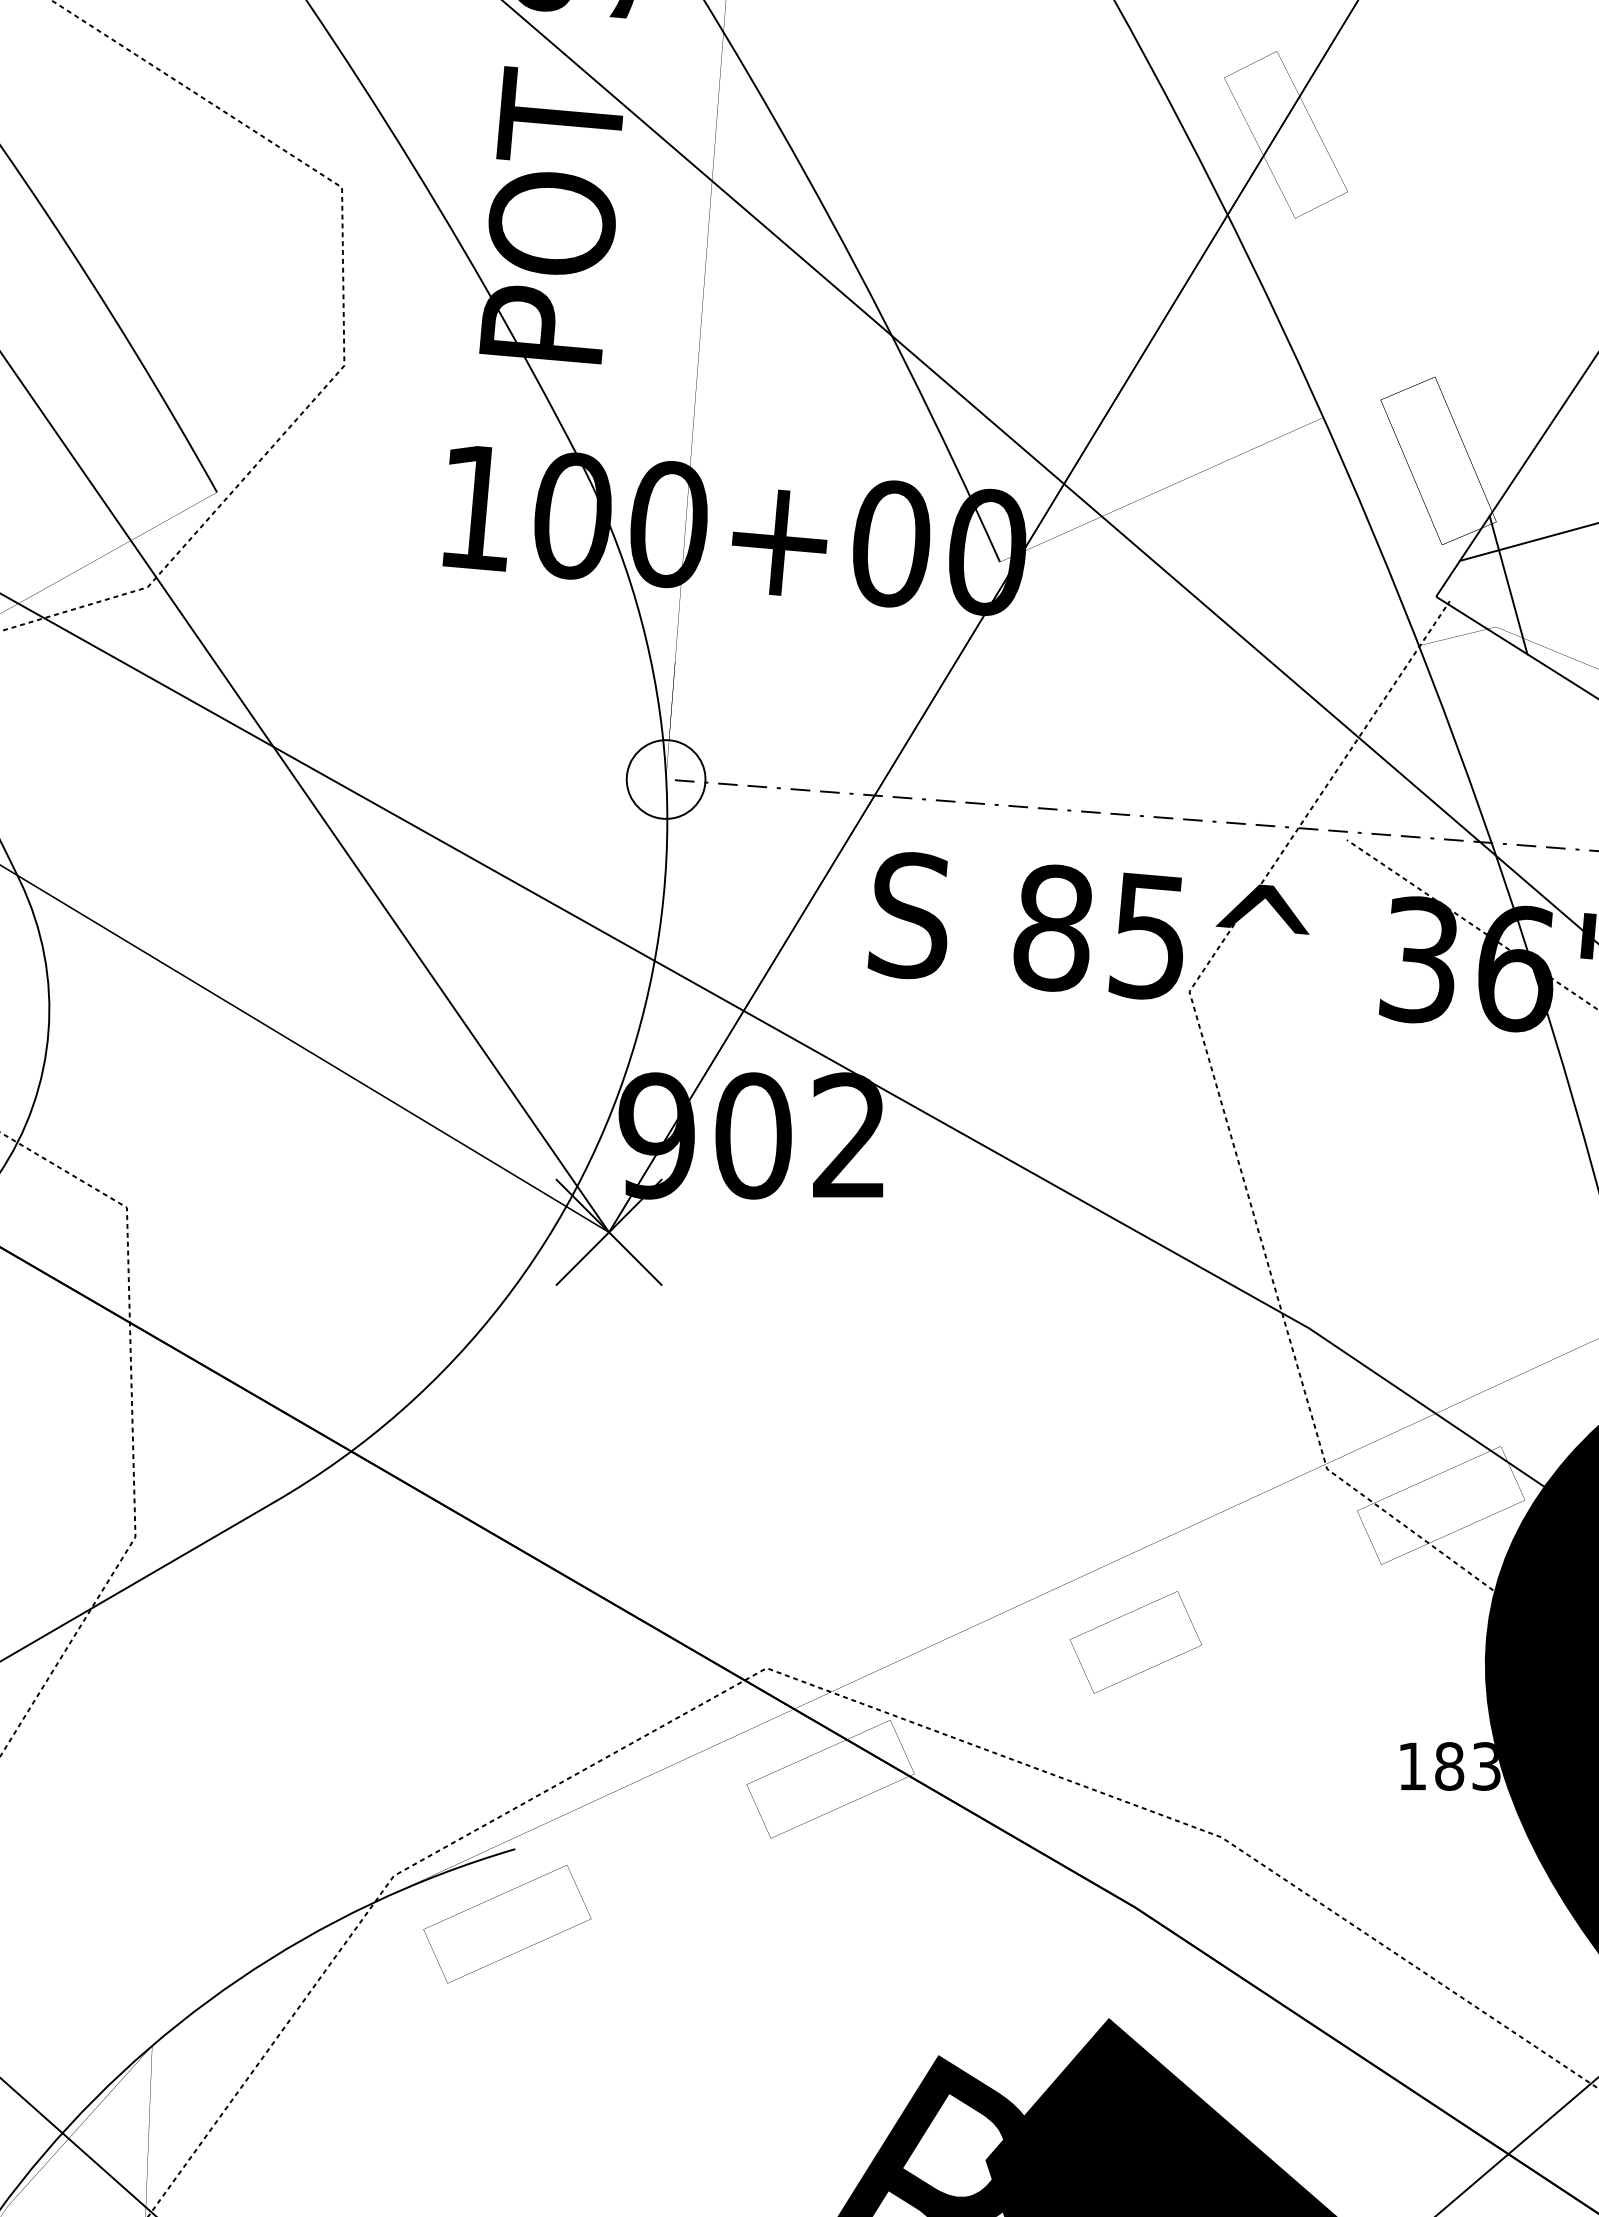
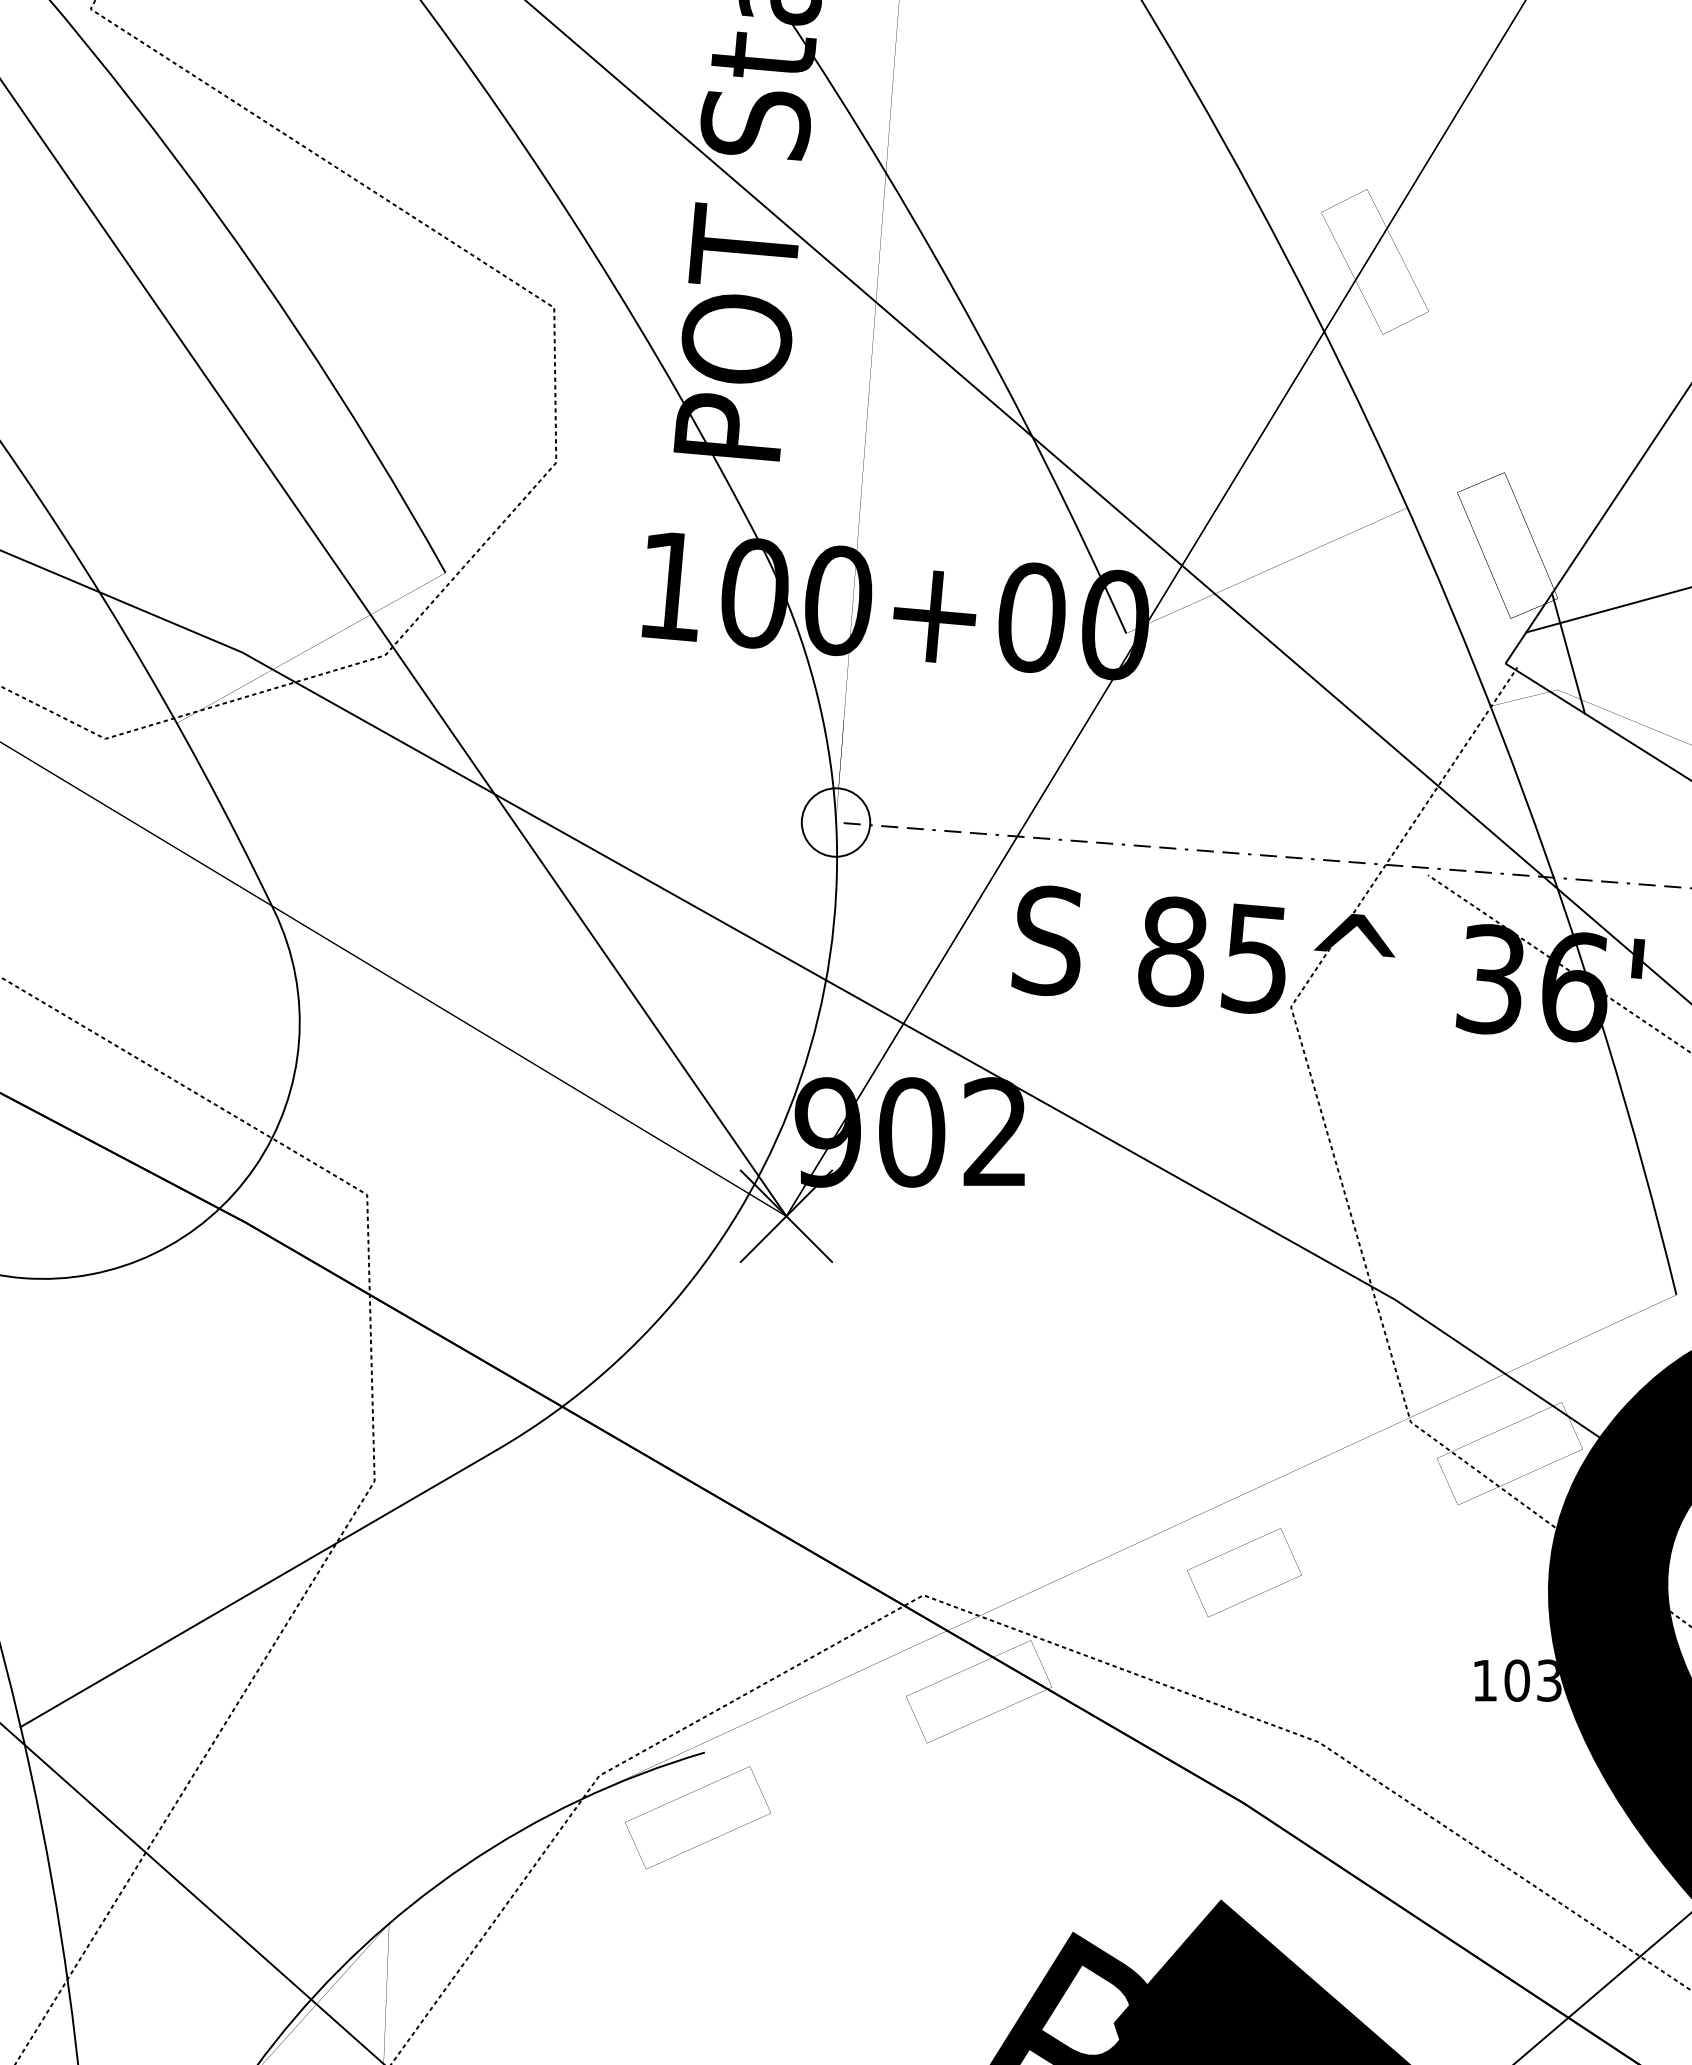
text: (1448, 1766) -> (1516, 1680), 18308 -> 10308

